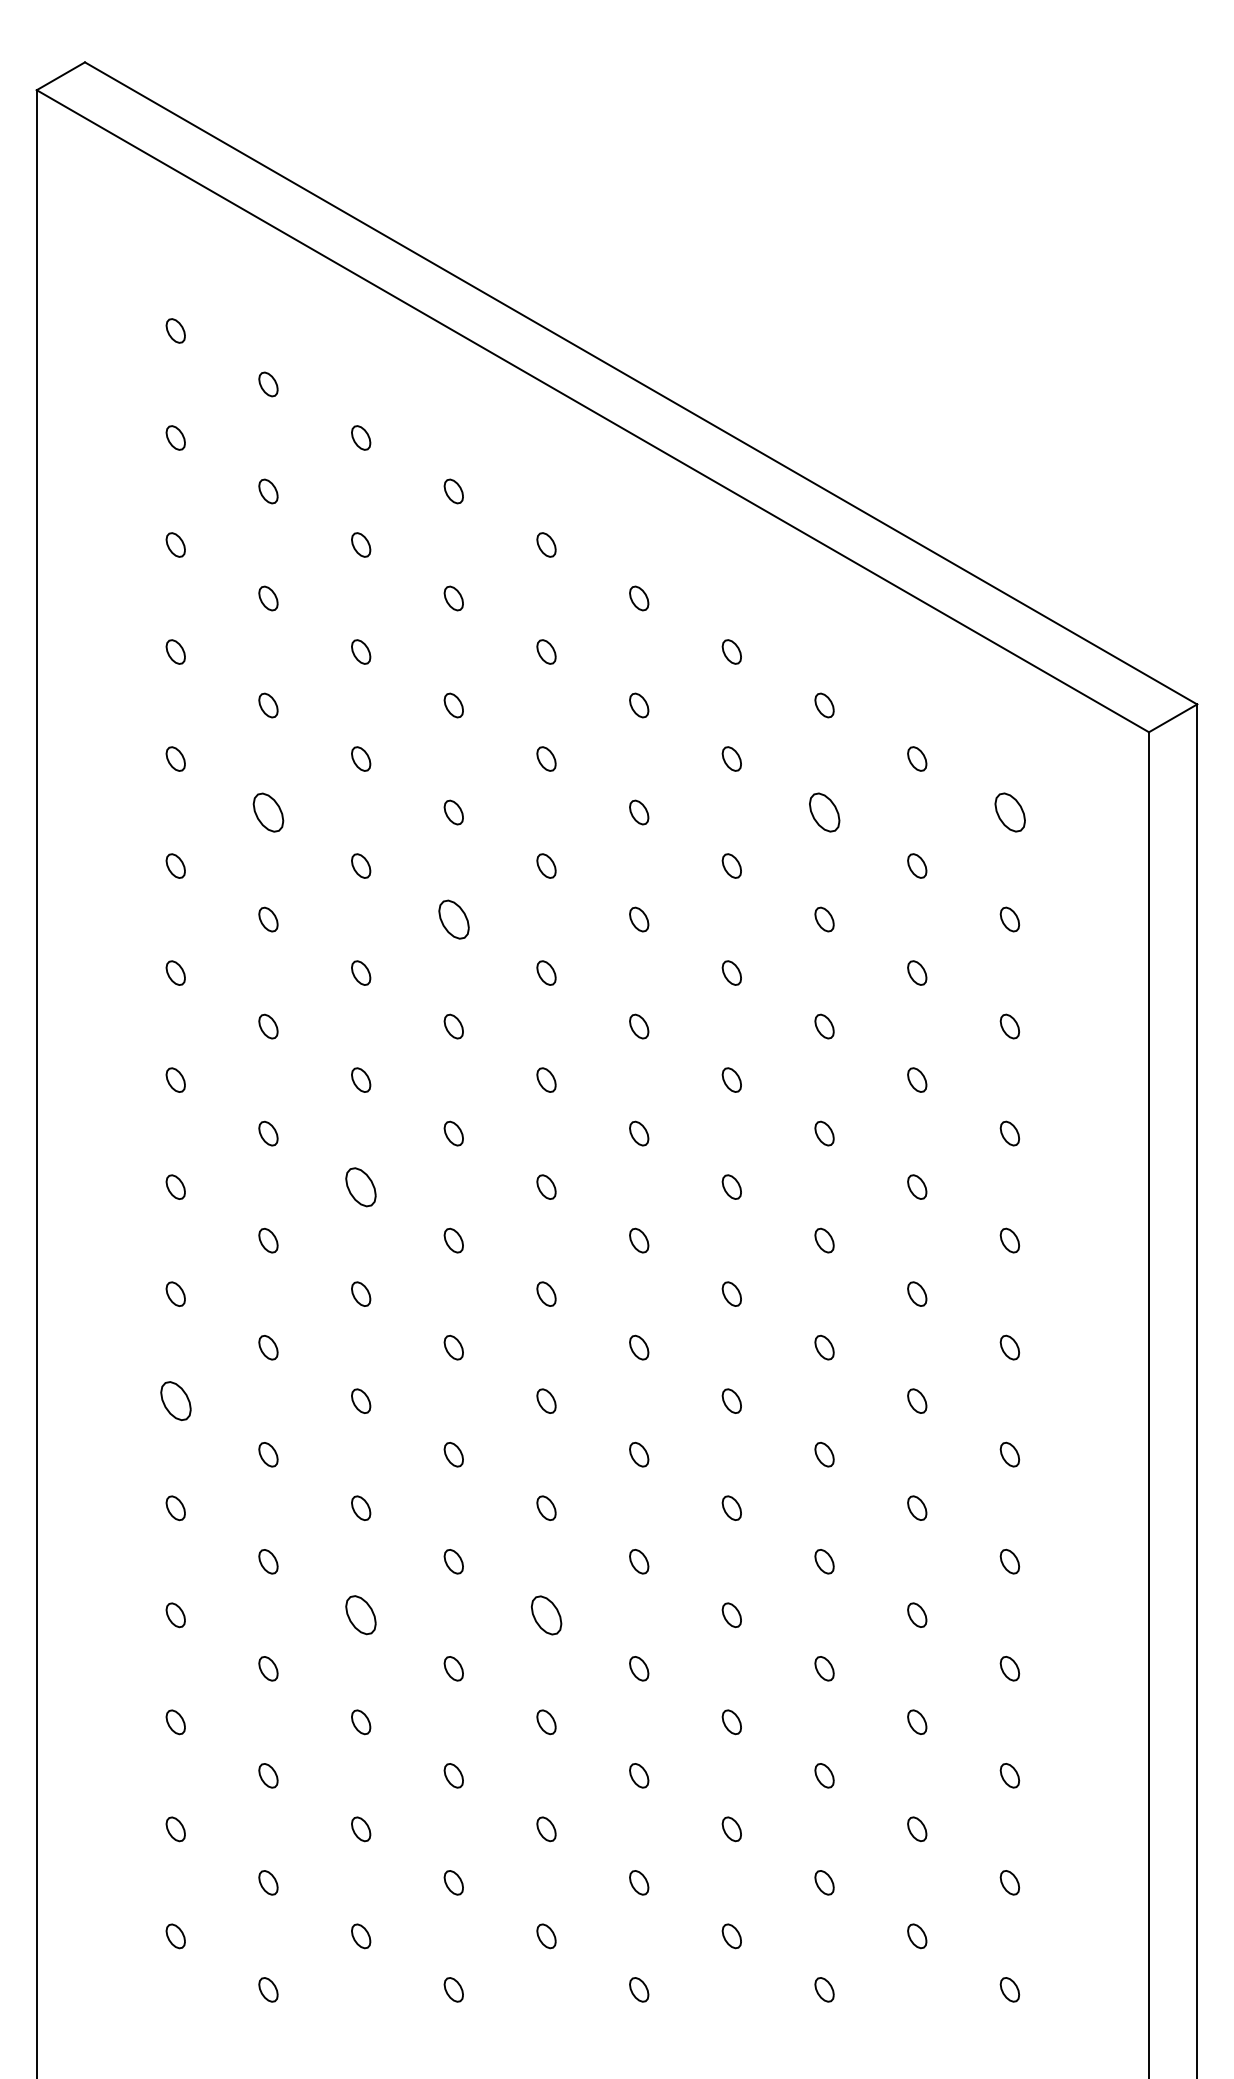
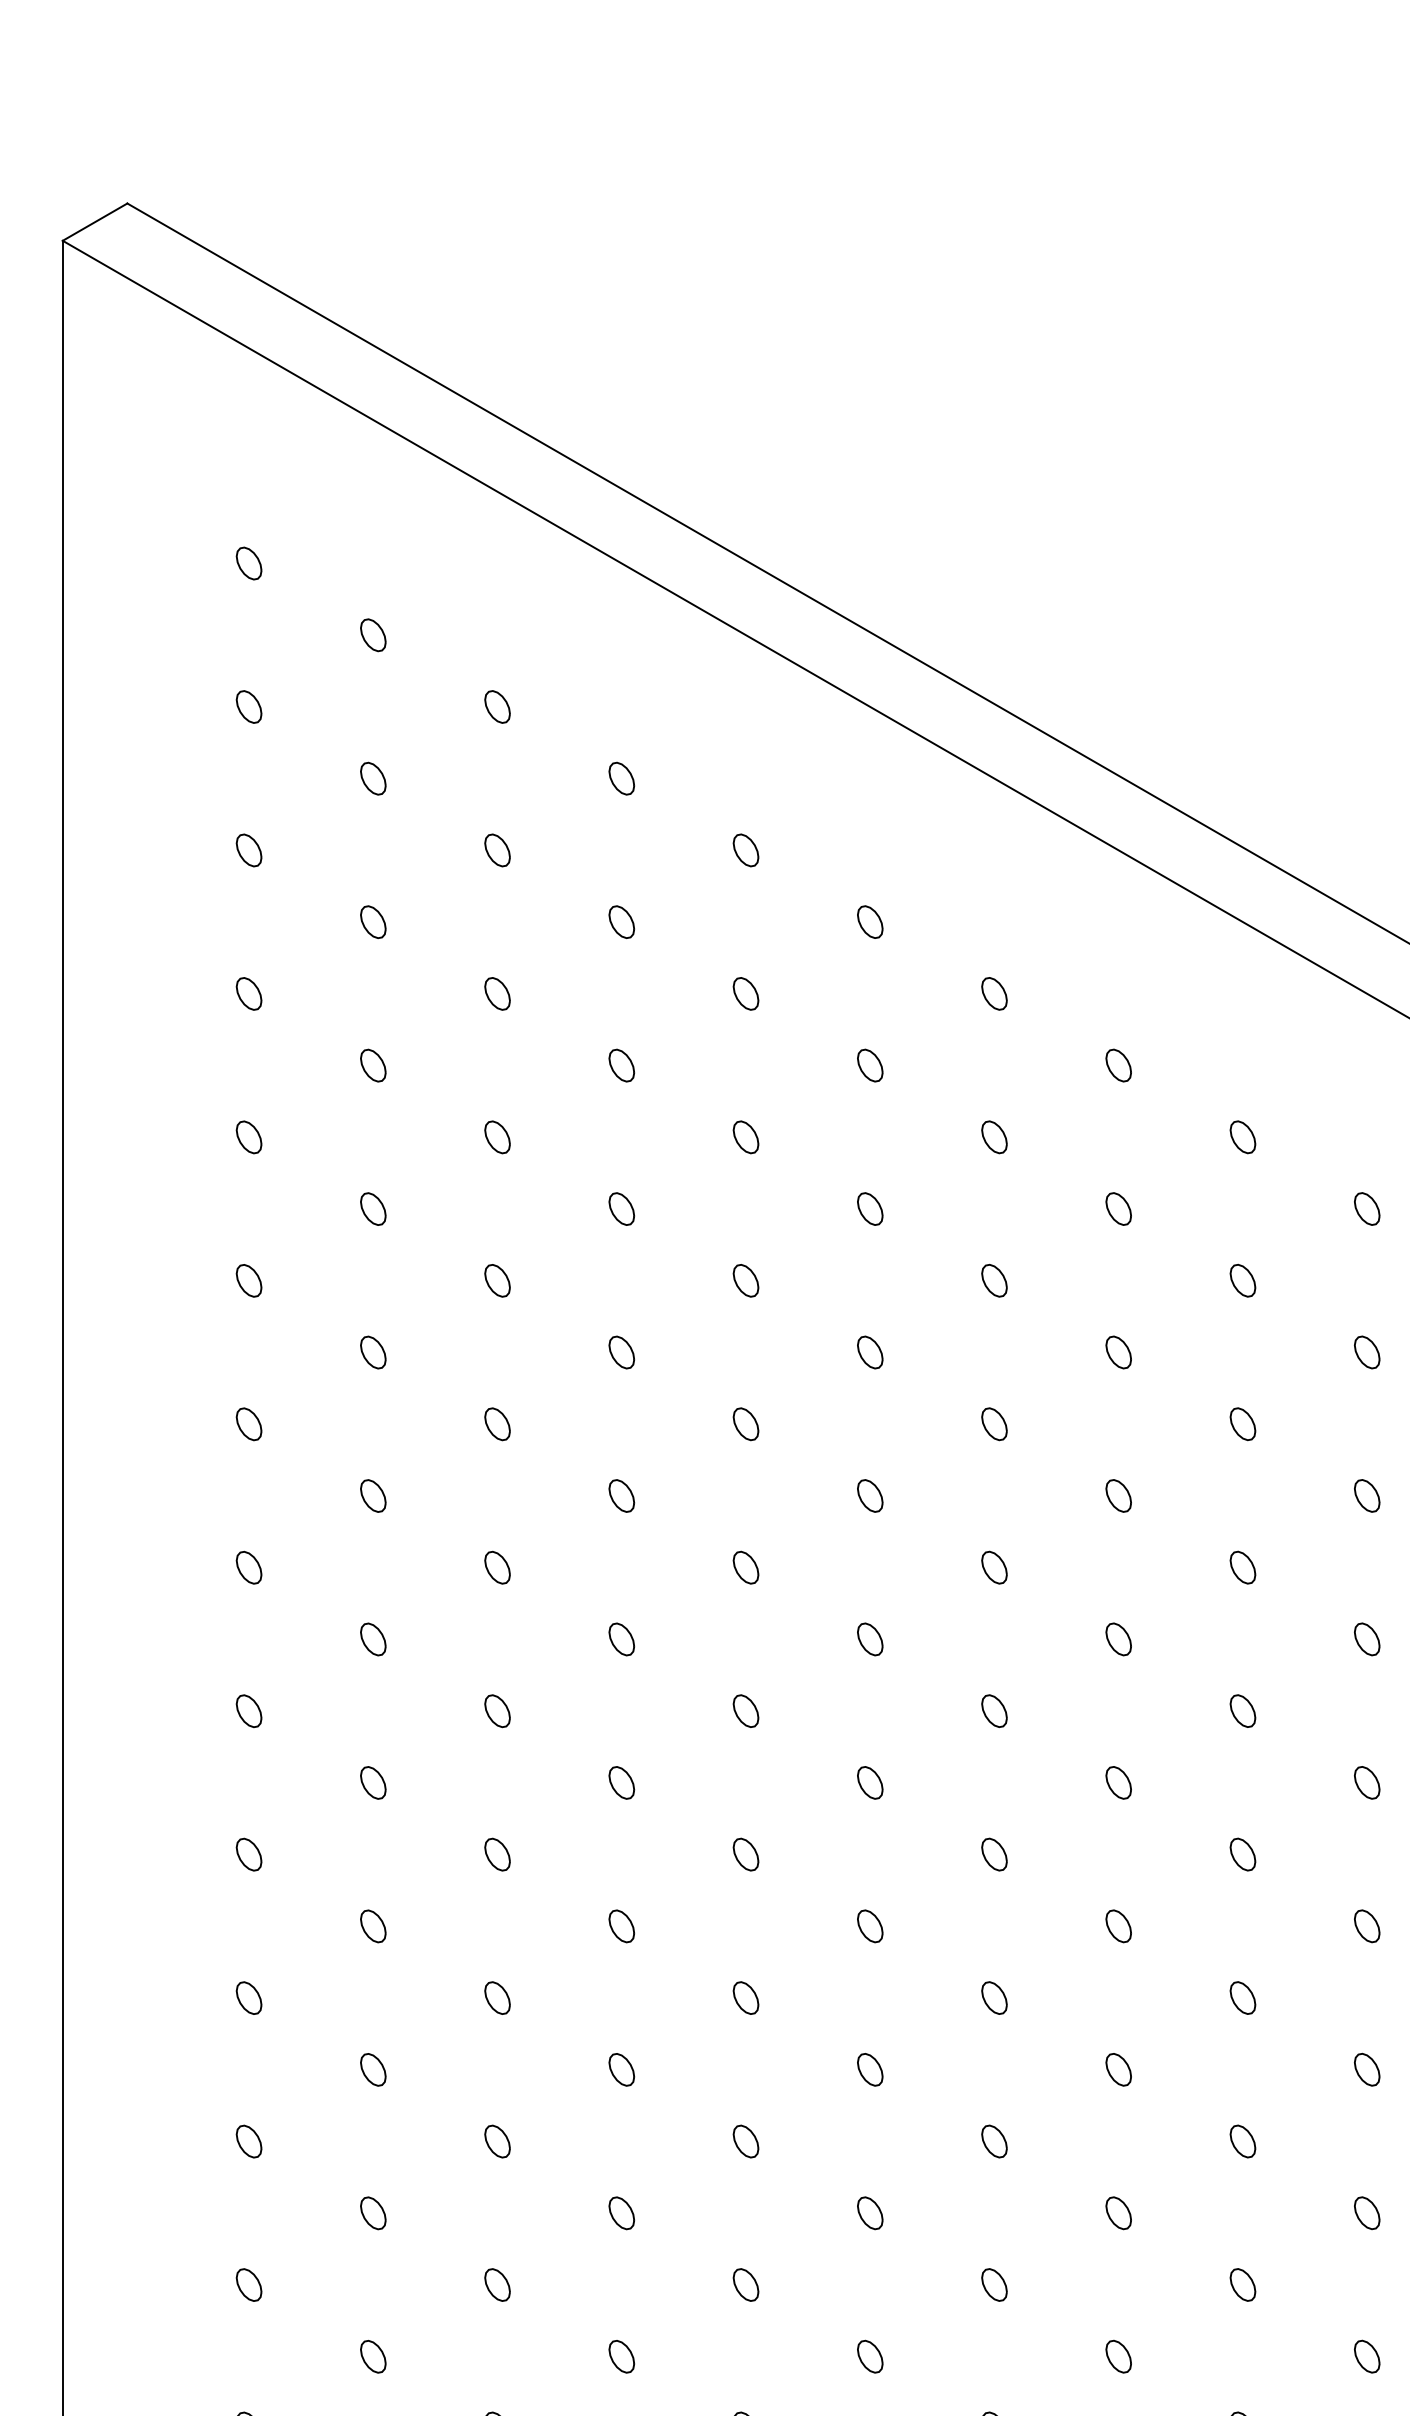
part: (268, 812) -> (373, 1208), size x0.62
part: (824, 812) -> (1118, 1208), size x0.62
part: (1009, 812) -> (1366, 1208), size x0.62
part: (453, 919) -> (621, 1352), size x0.62
part: (361, 1186) -> (498, 1710), size x0.62
part: (175, 1401) -> (248, 1998), size x0.62
part: (546, 1614) -> (745, 2283), size x0.62
part: (361, 1615) -> (498, 2285), size x0.62

